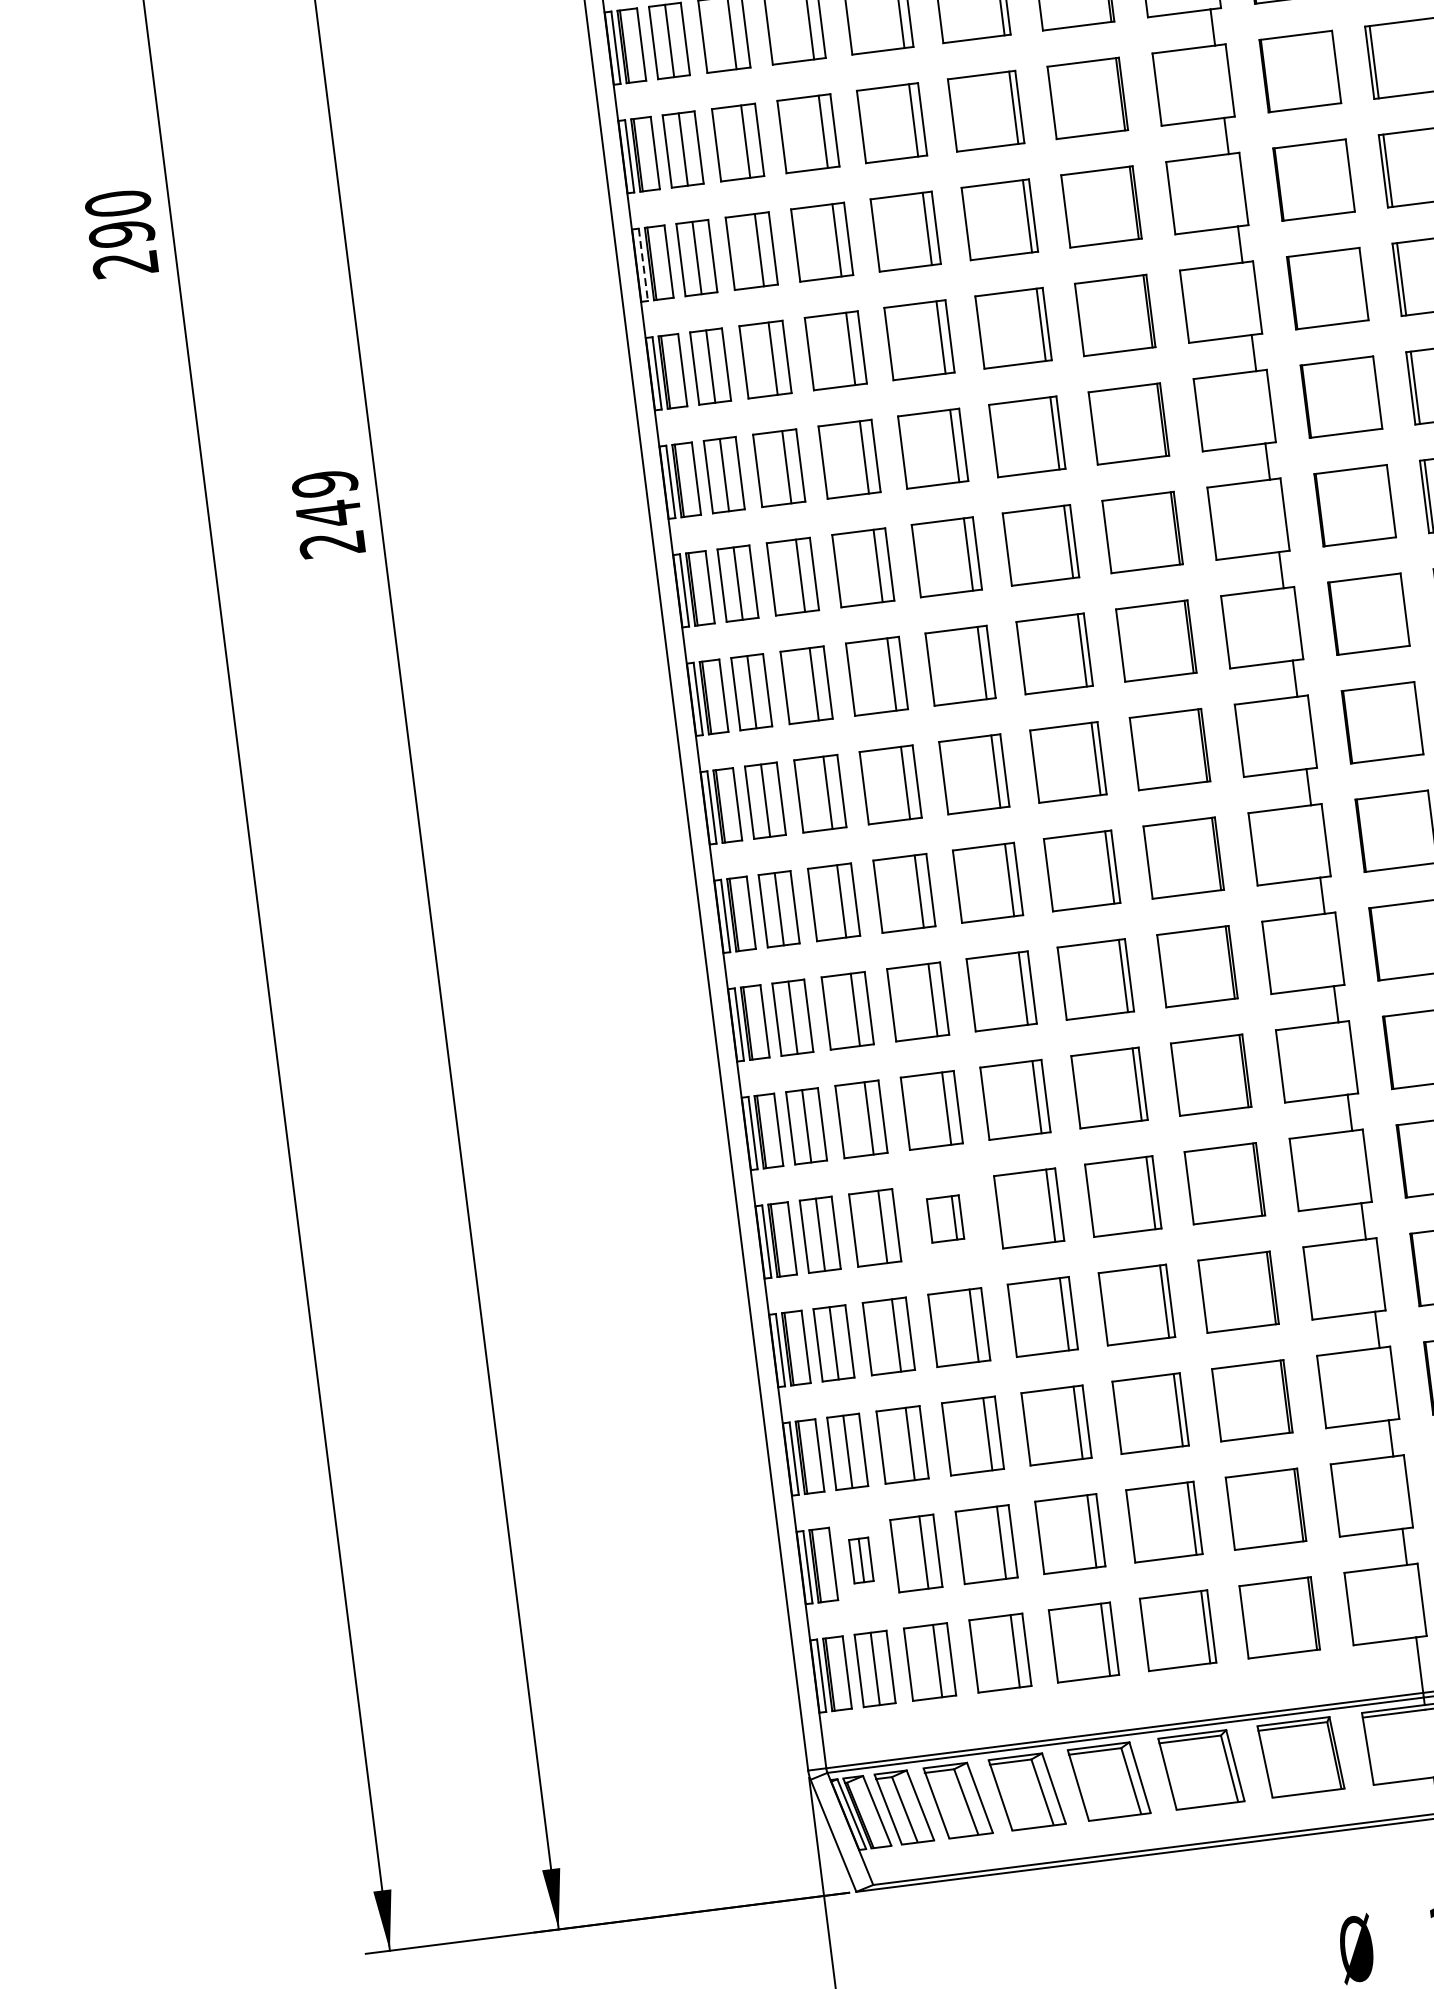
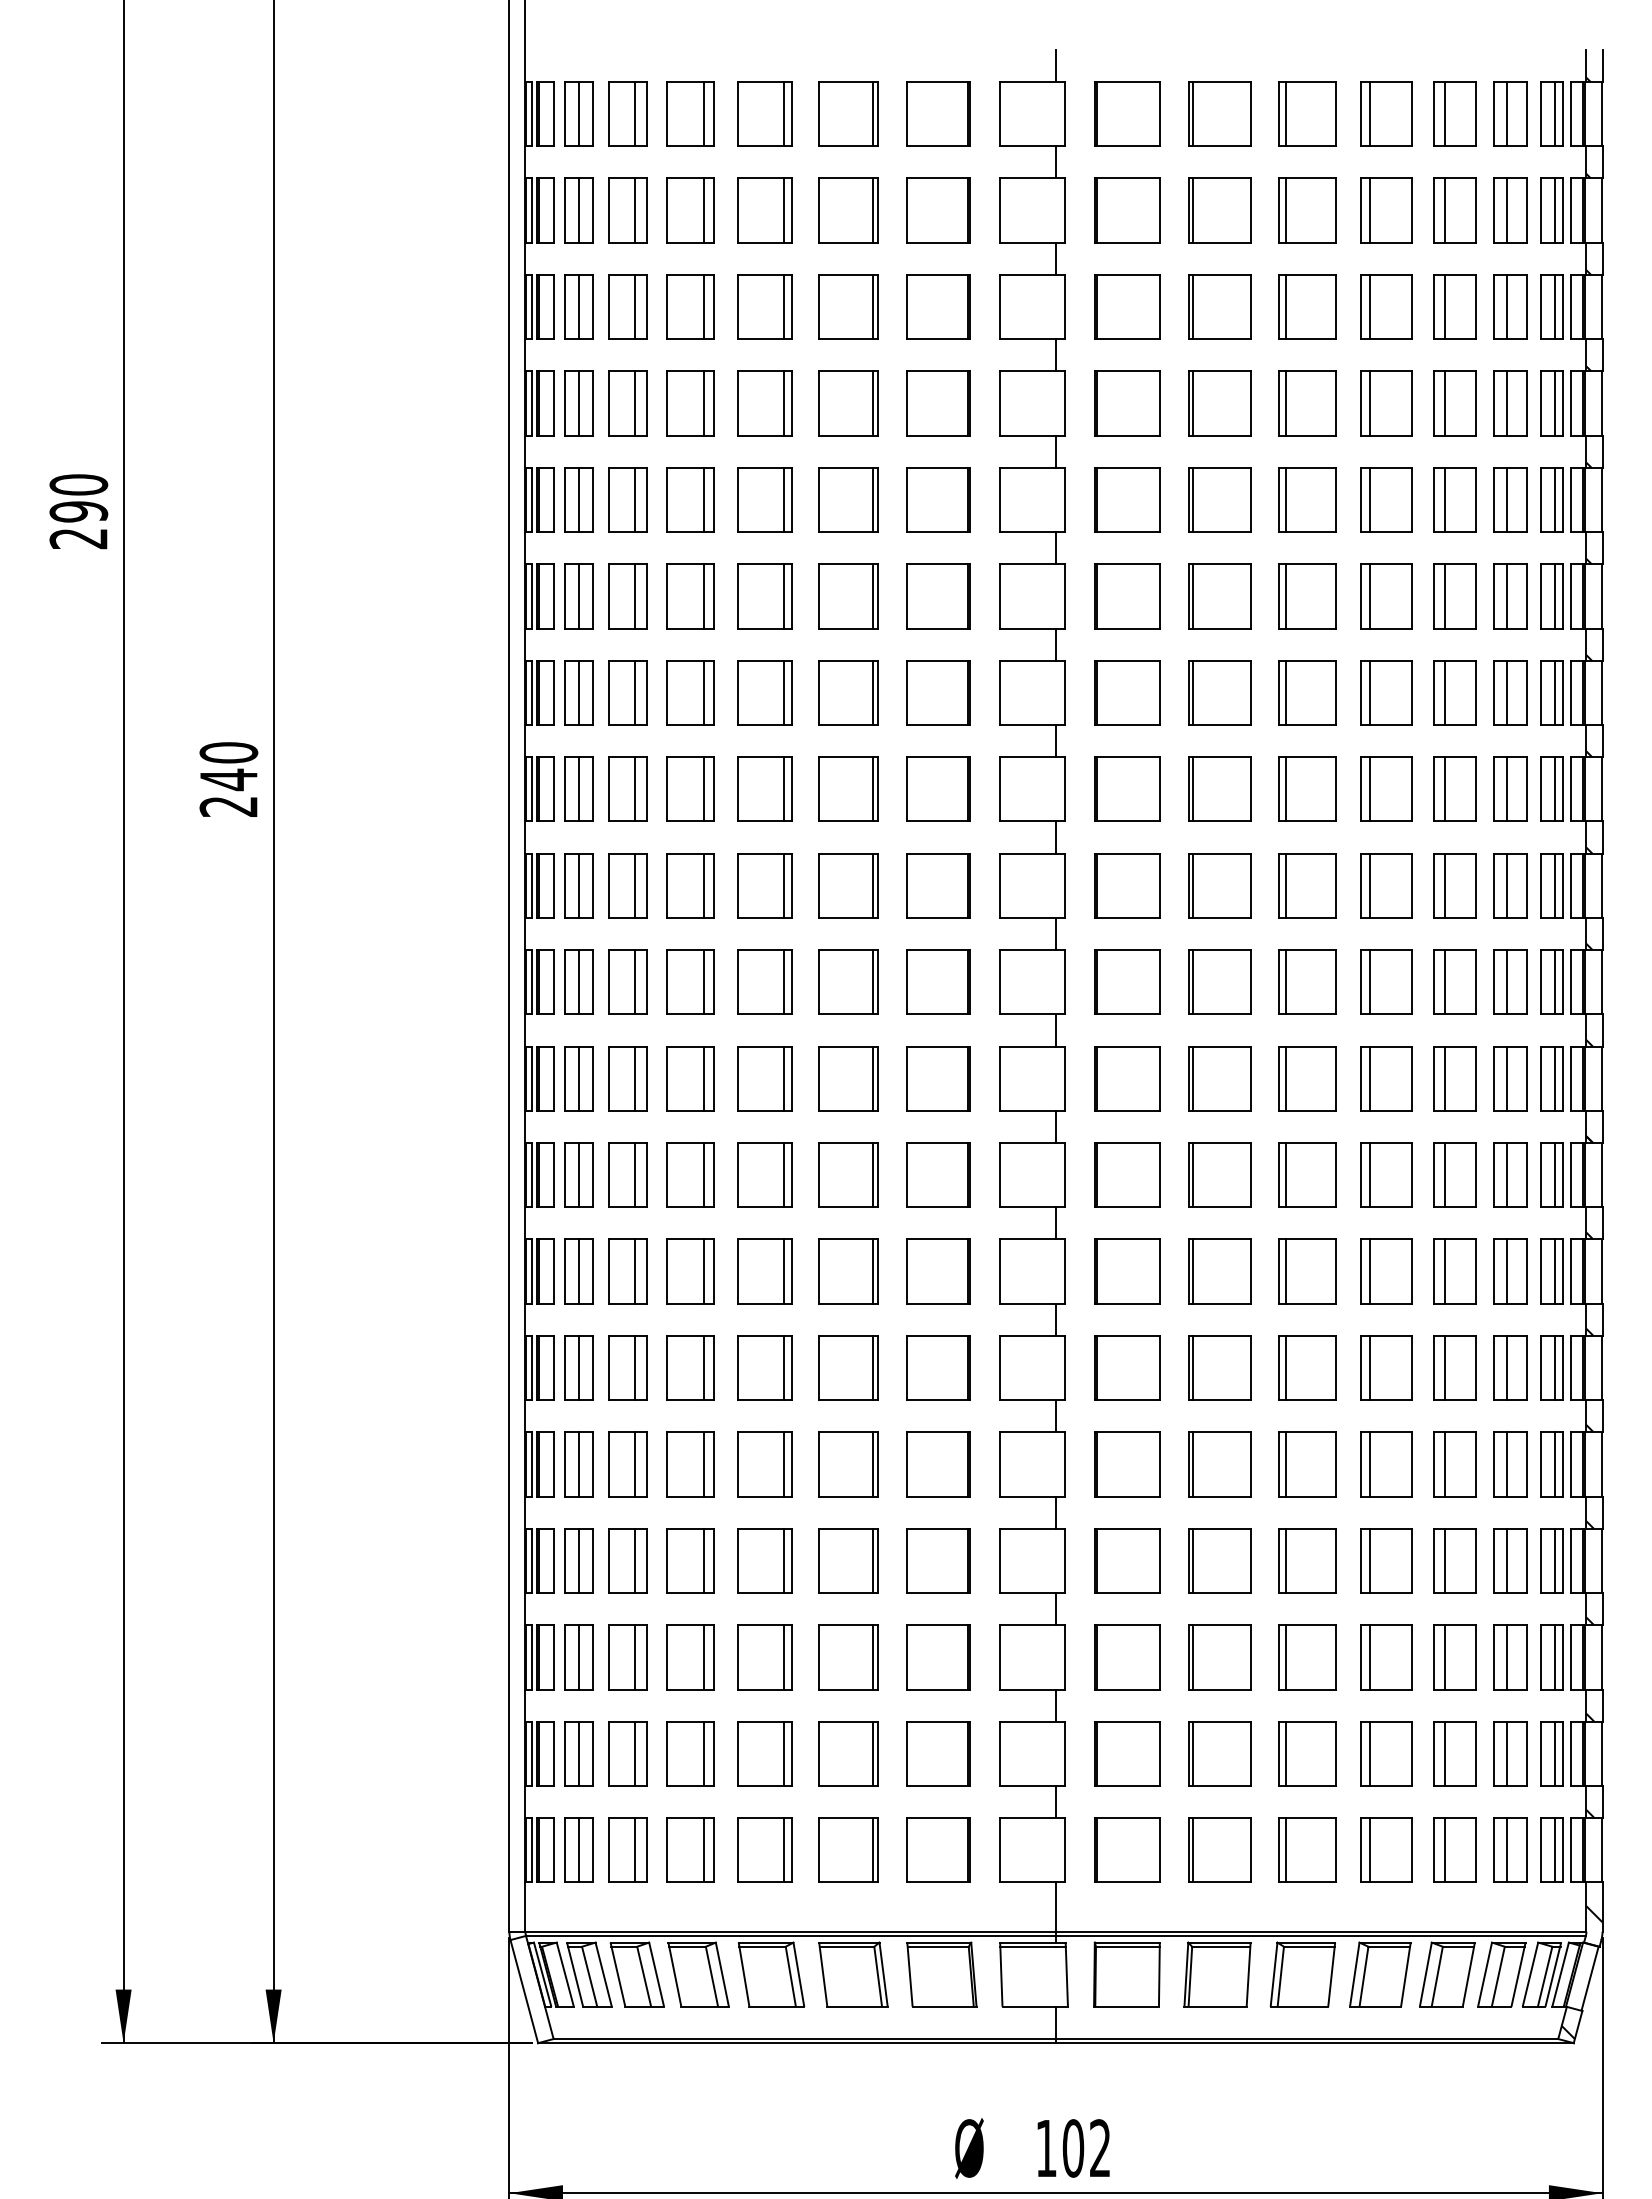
line: (643, 264) -> (531, 596), dashed -> solid
text: (324, 483) -> (228, 752), 249 -> 240
part: (945, 1219) -> (690, 1464), size x1.67
part: (860, 1560) -> (578, 1753), size x1.67

